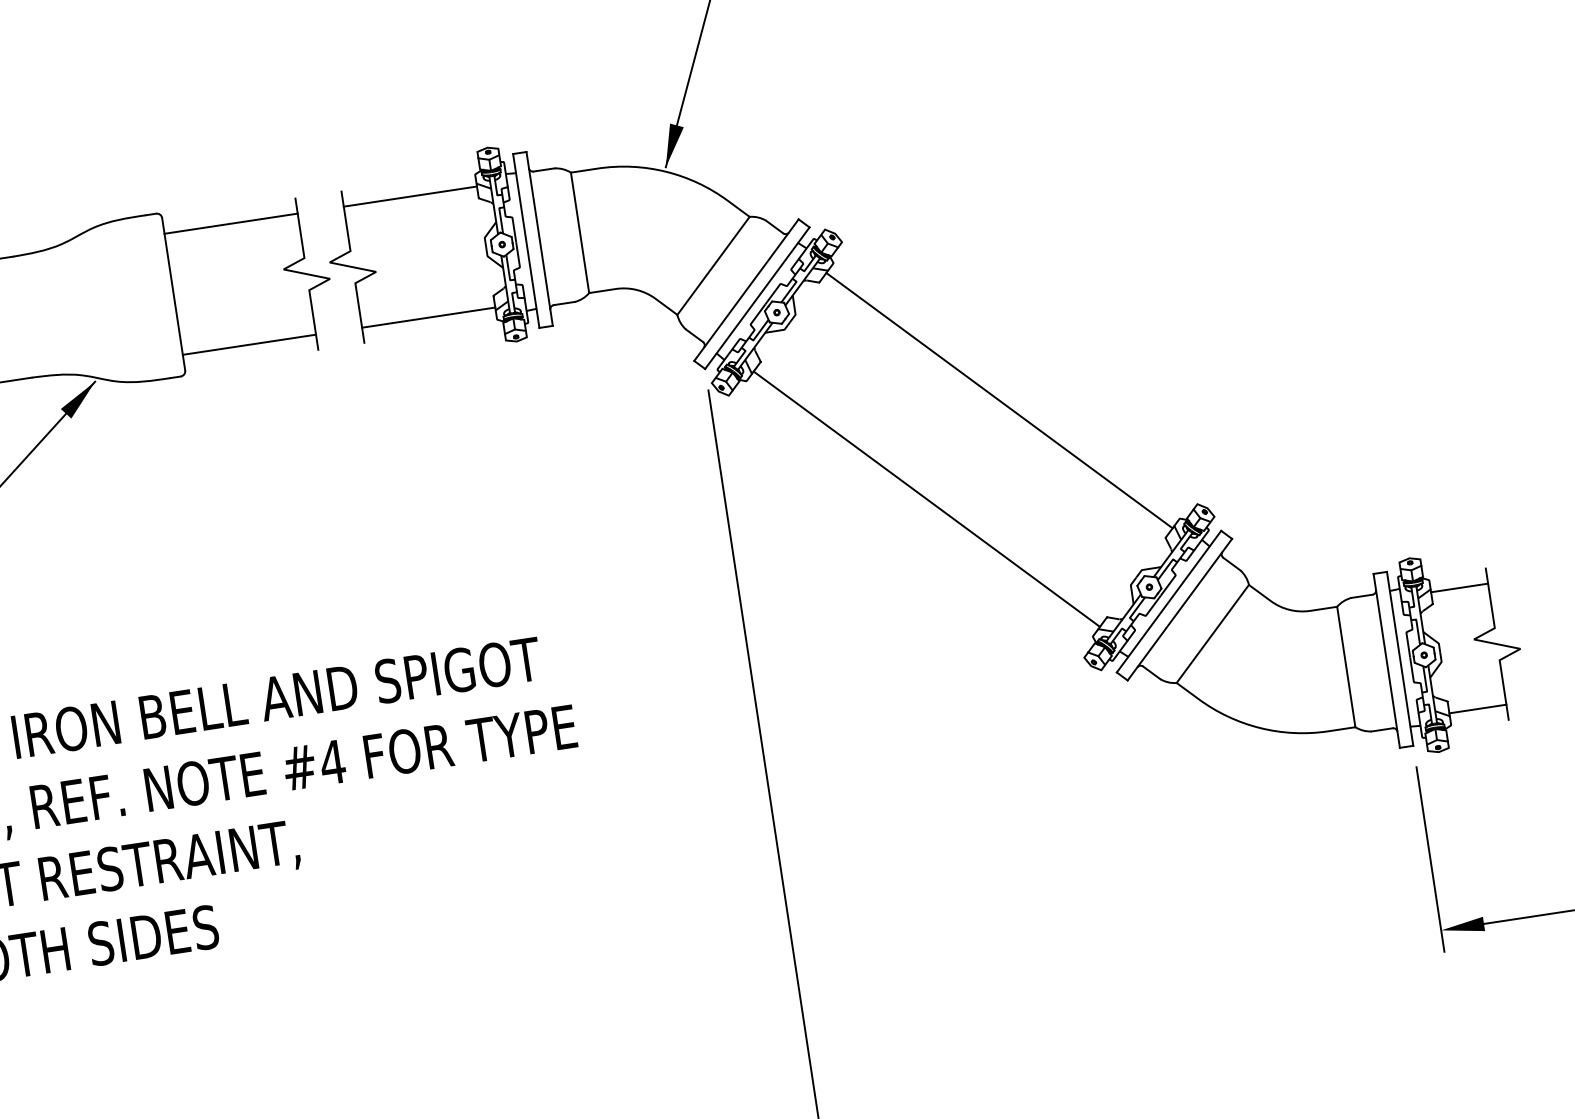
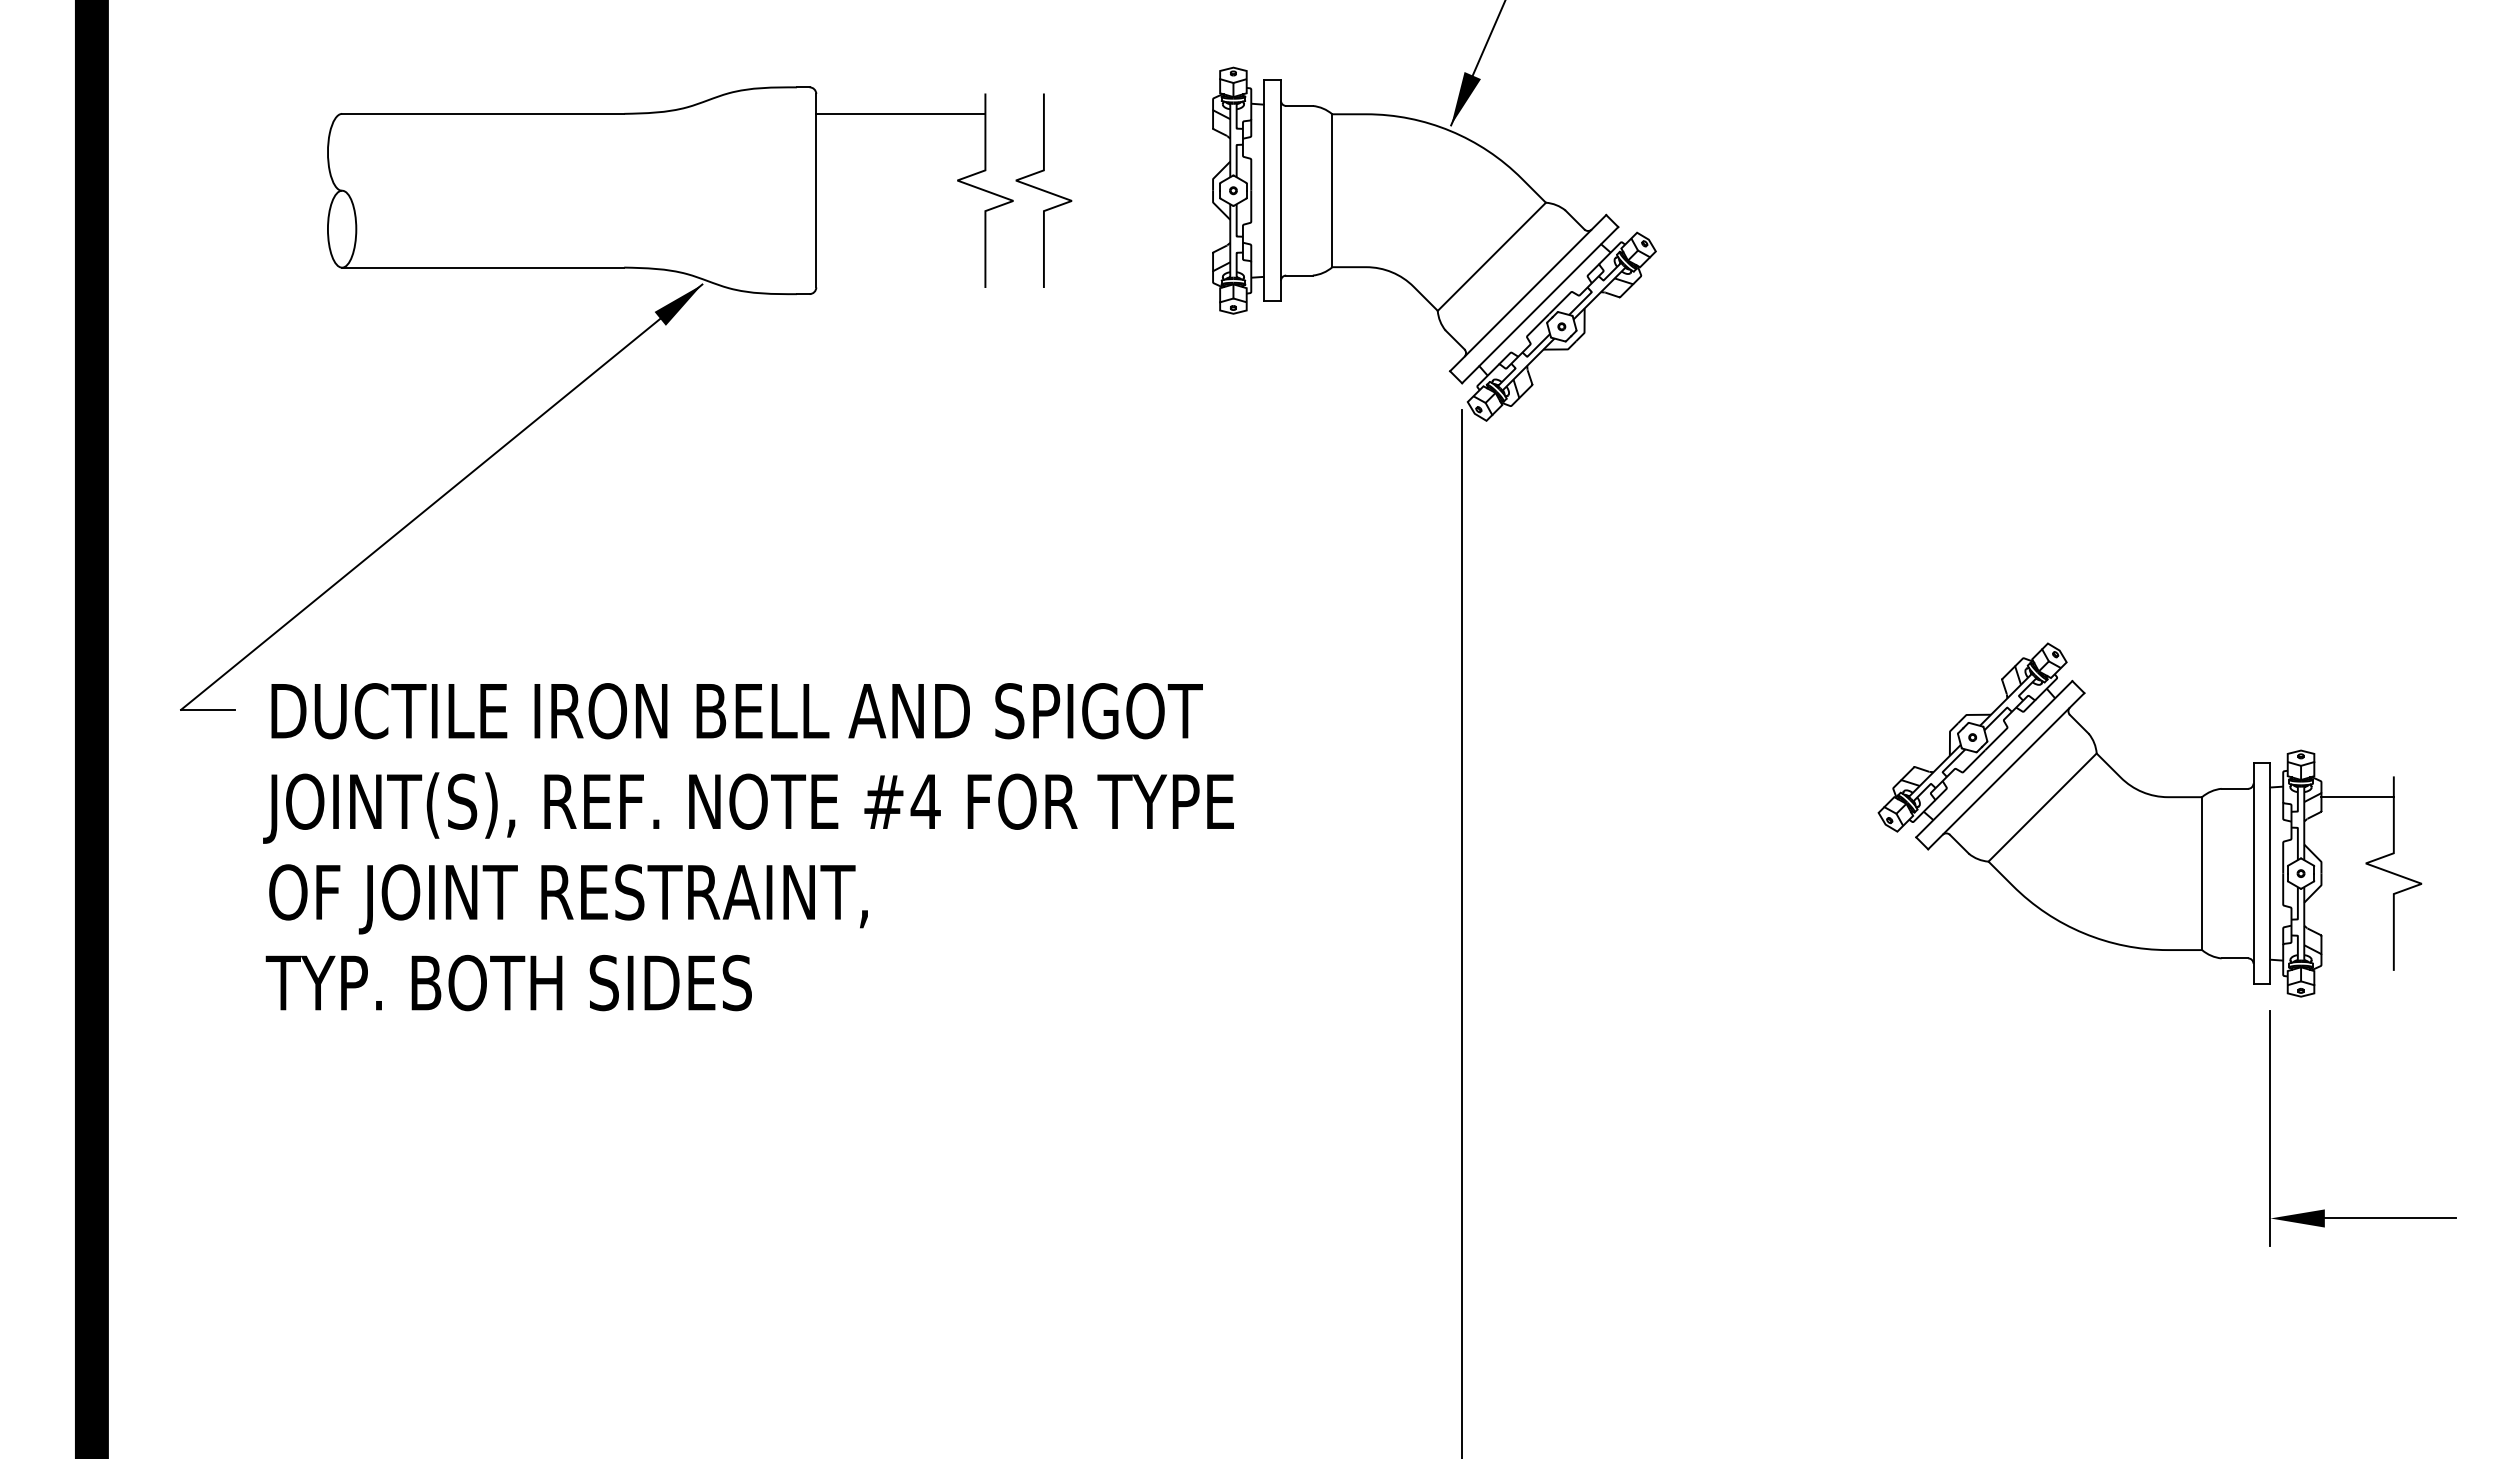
line: (410, 196) -> (1128, 113), removed
line: (428, 317) -> (1128, 267), removed
line: (249, 344) -> (900, 267), removed
line: (999, 400) -> (1821, 477), removed
line: (926, 499) -> (1712, 586), removed
line: (1477, 709) -> (2357, 950), removed

